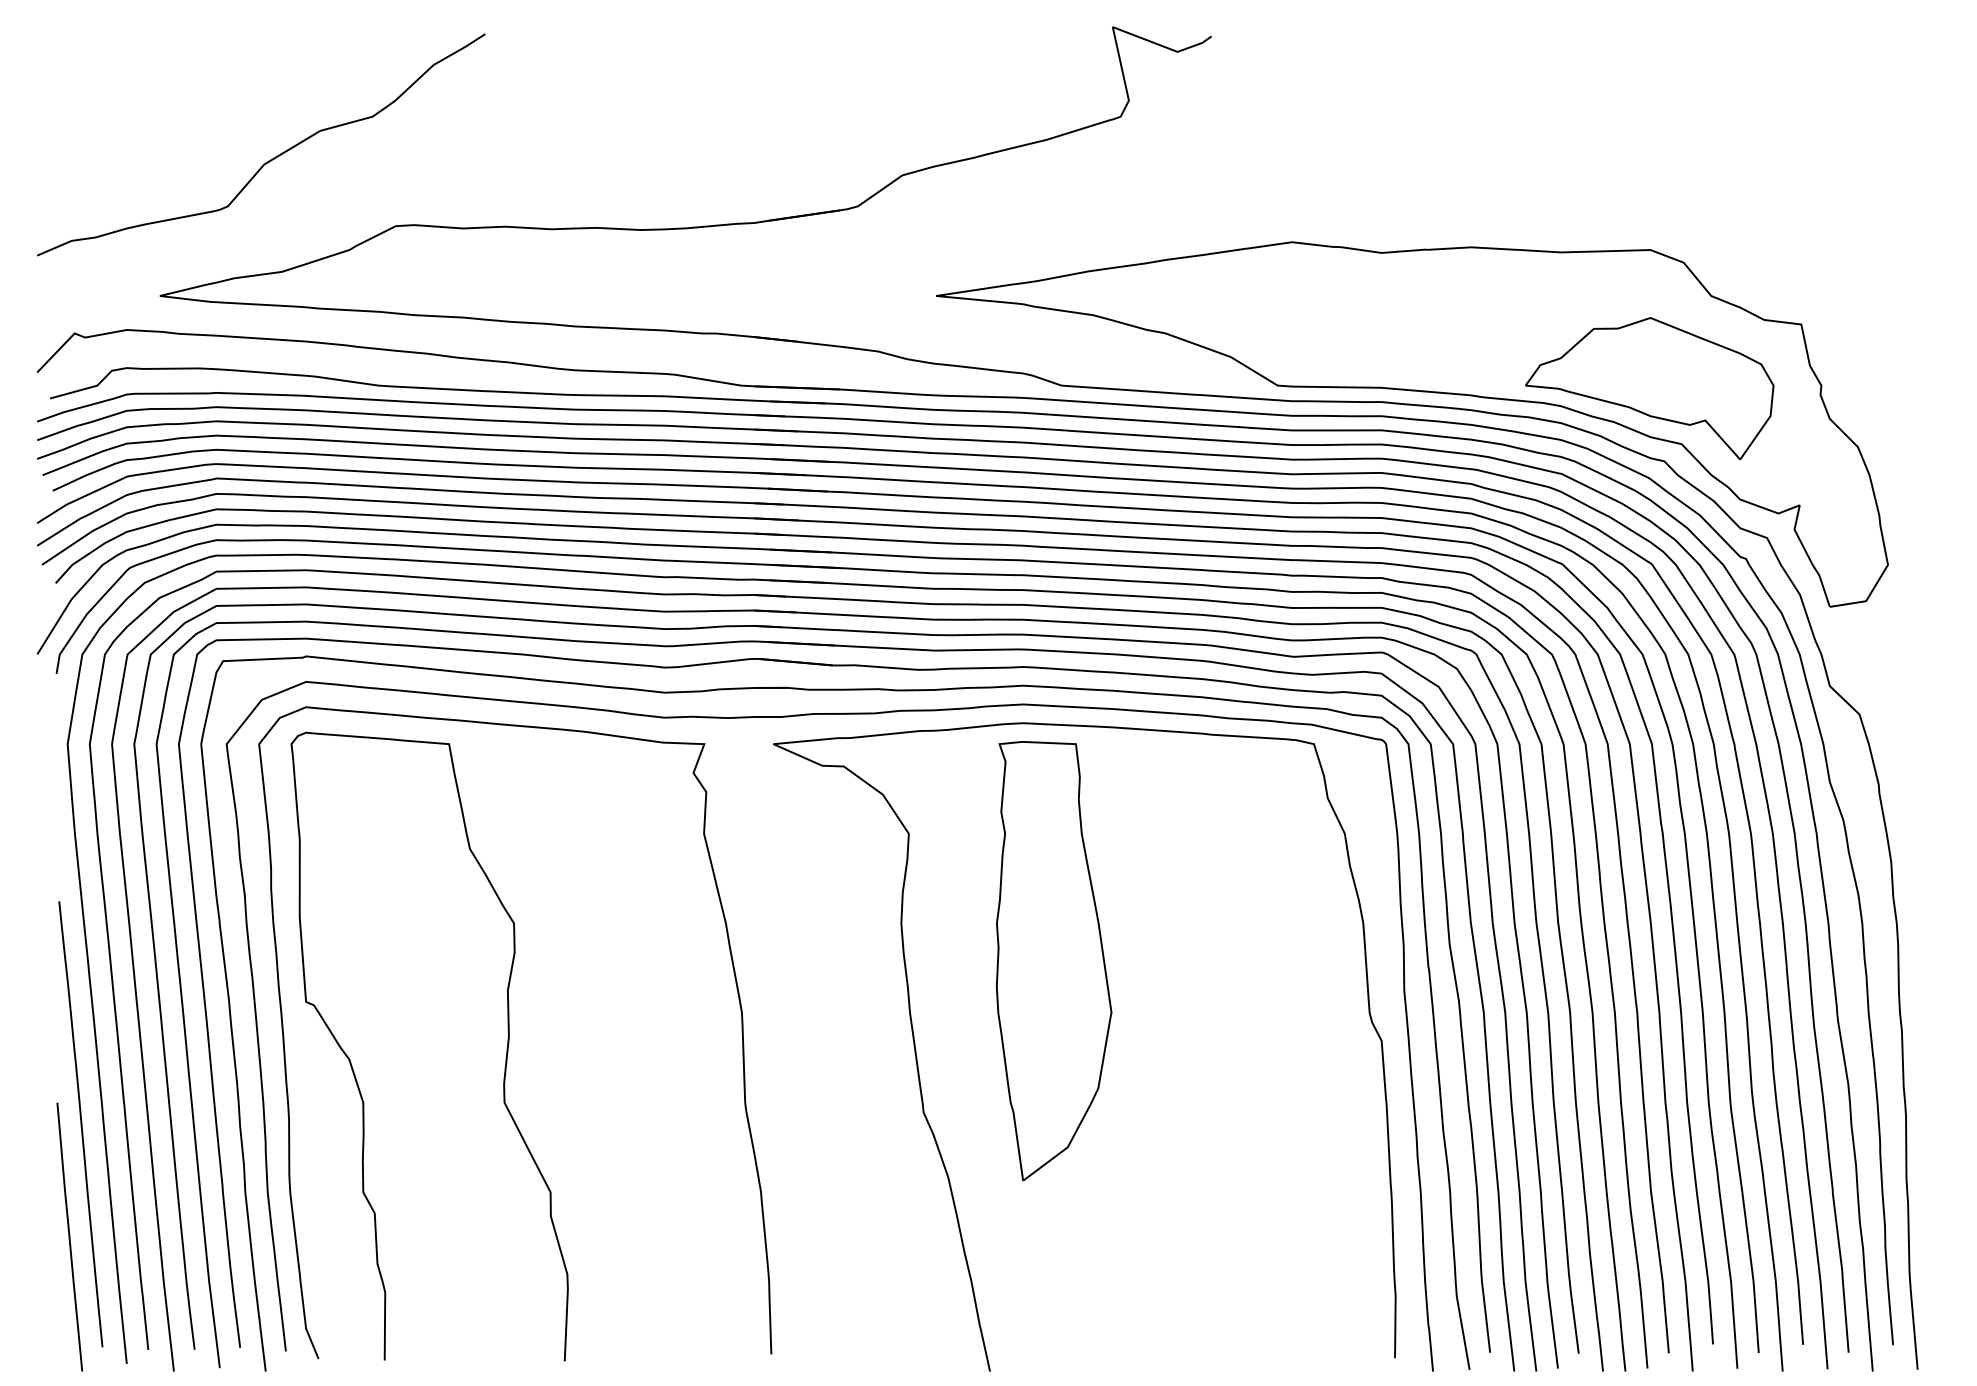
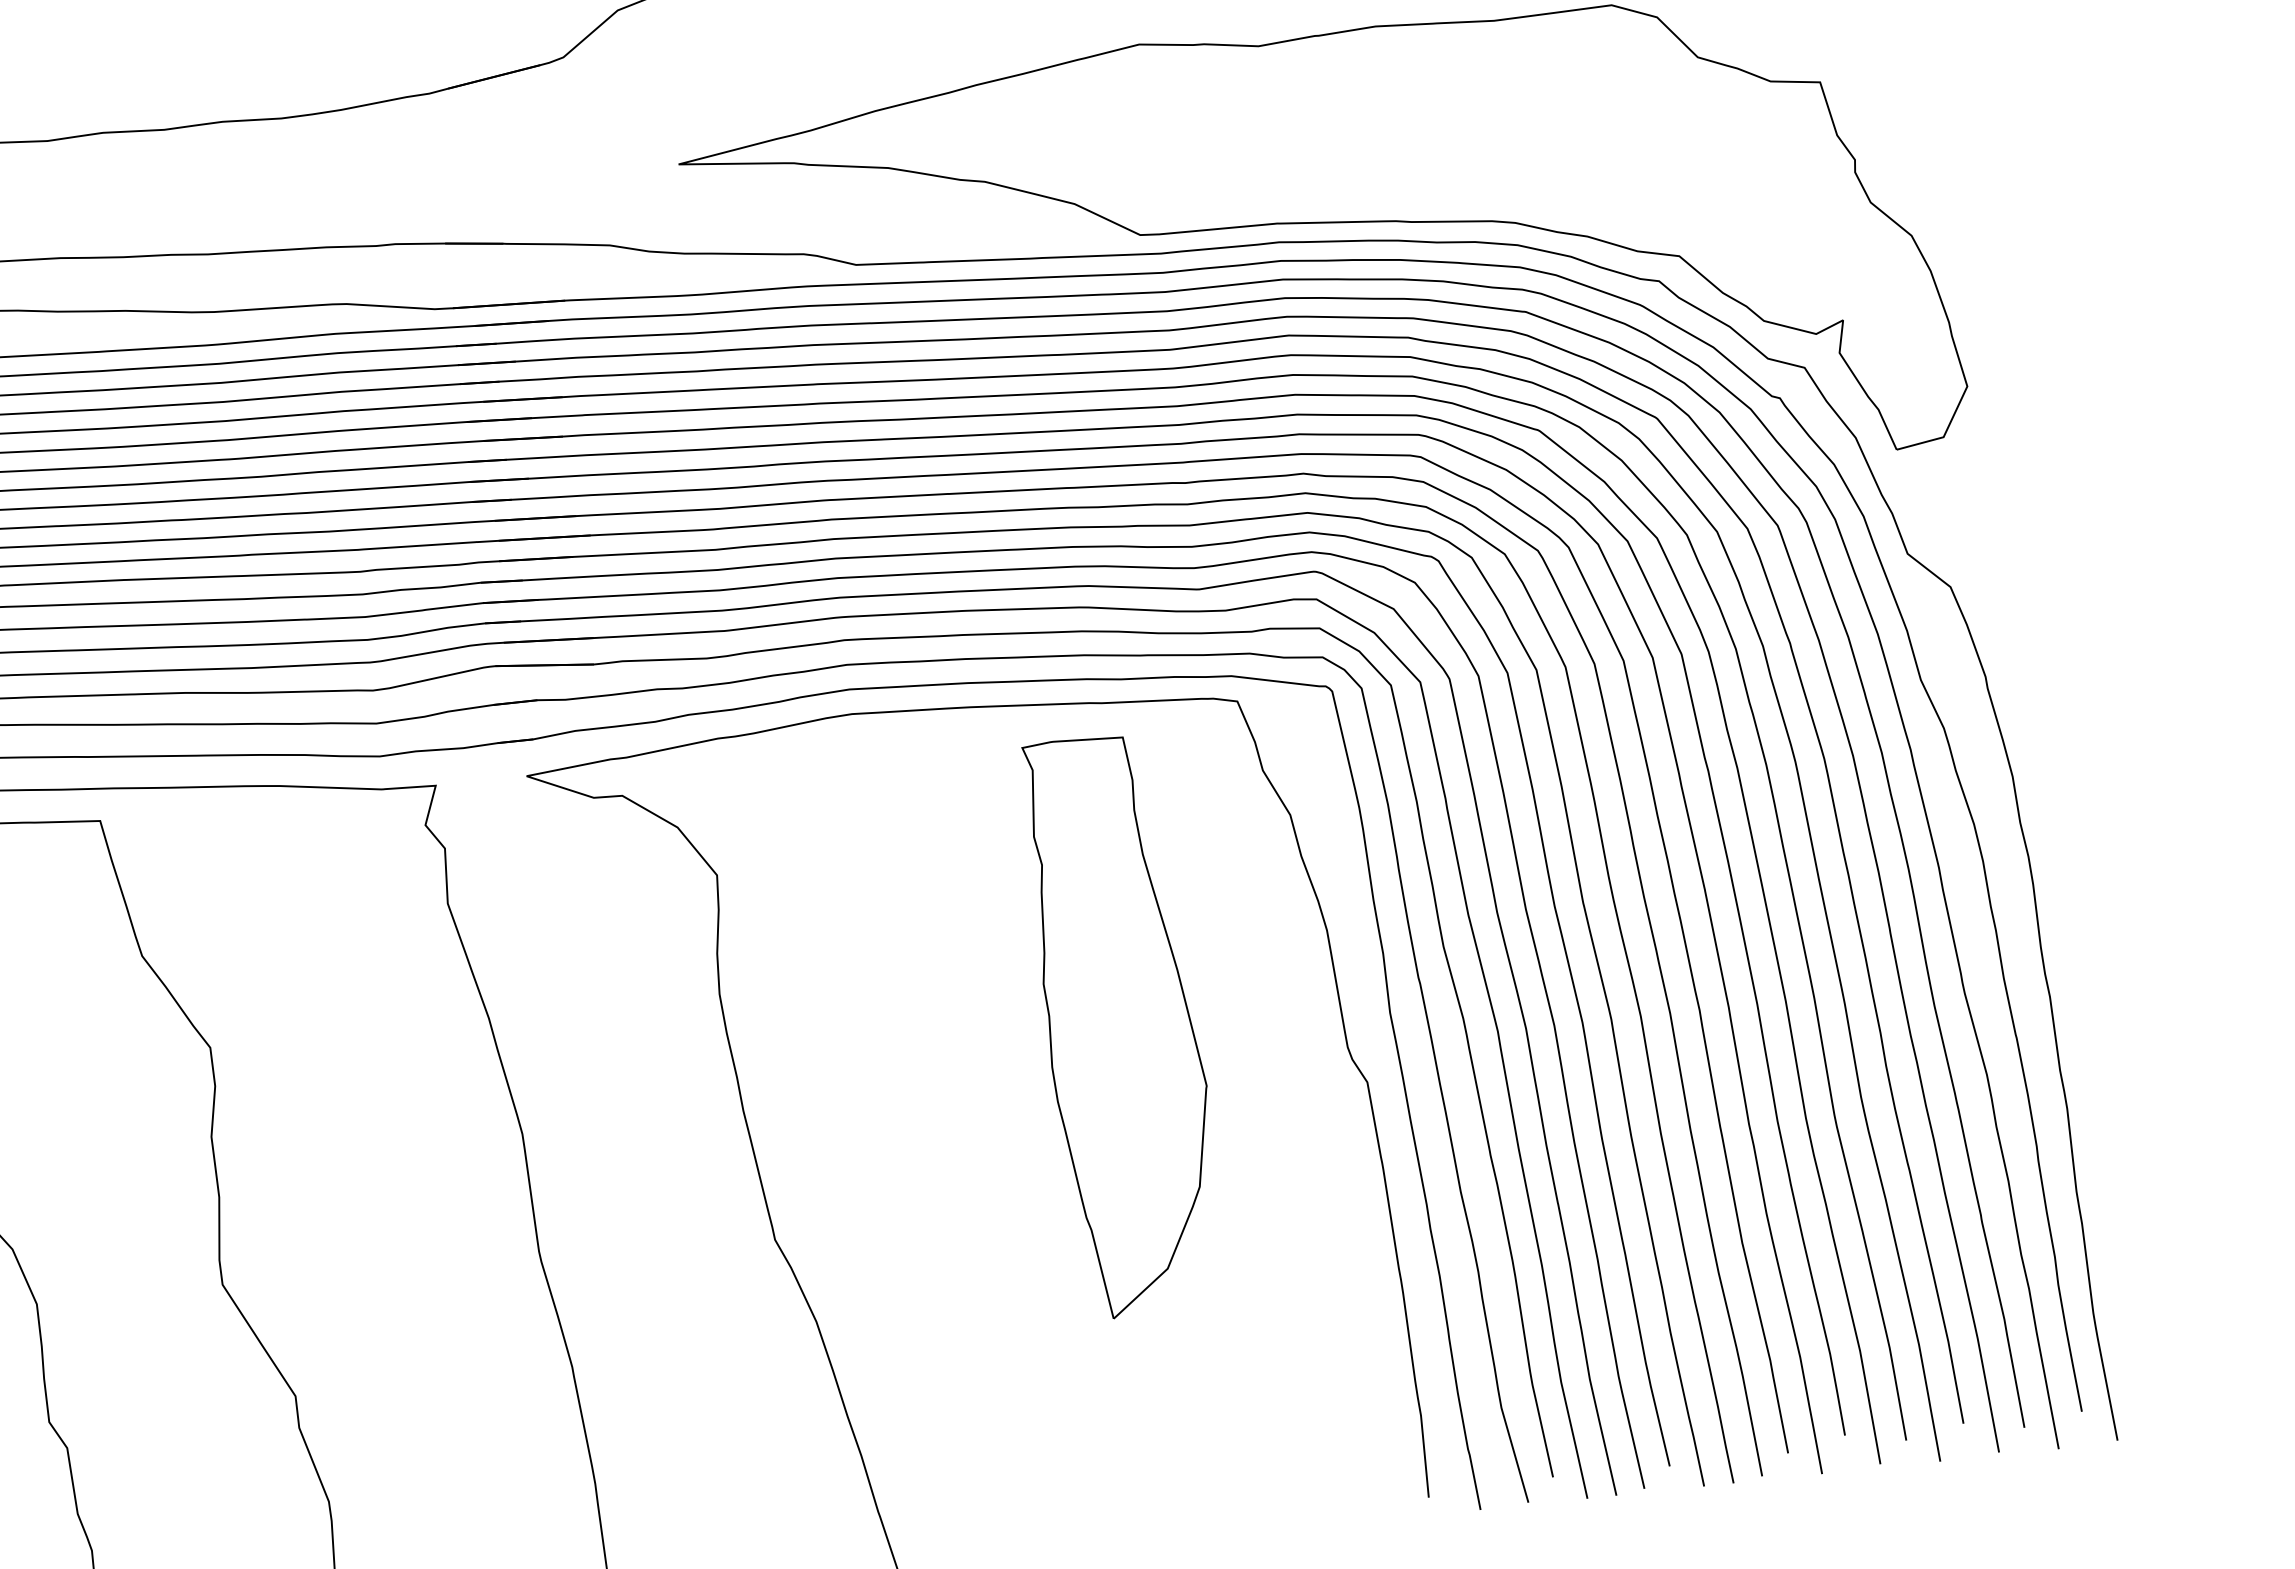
part: (1649, 388) -> (1629, 187), removed
part: (1053, 961) -> (1123, 1026), moved

